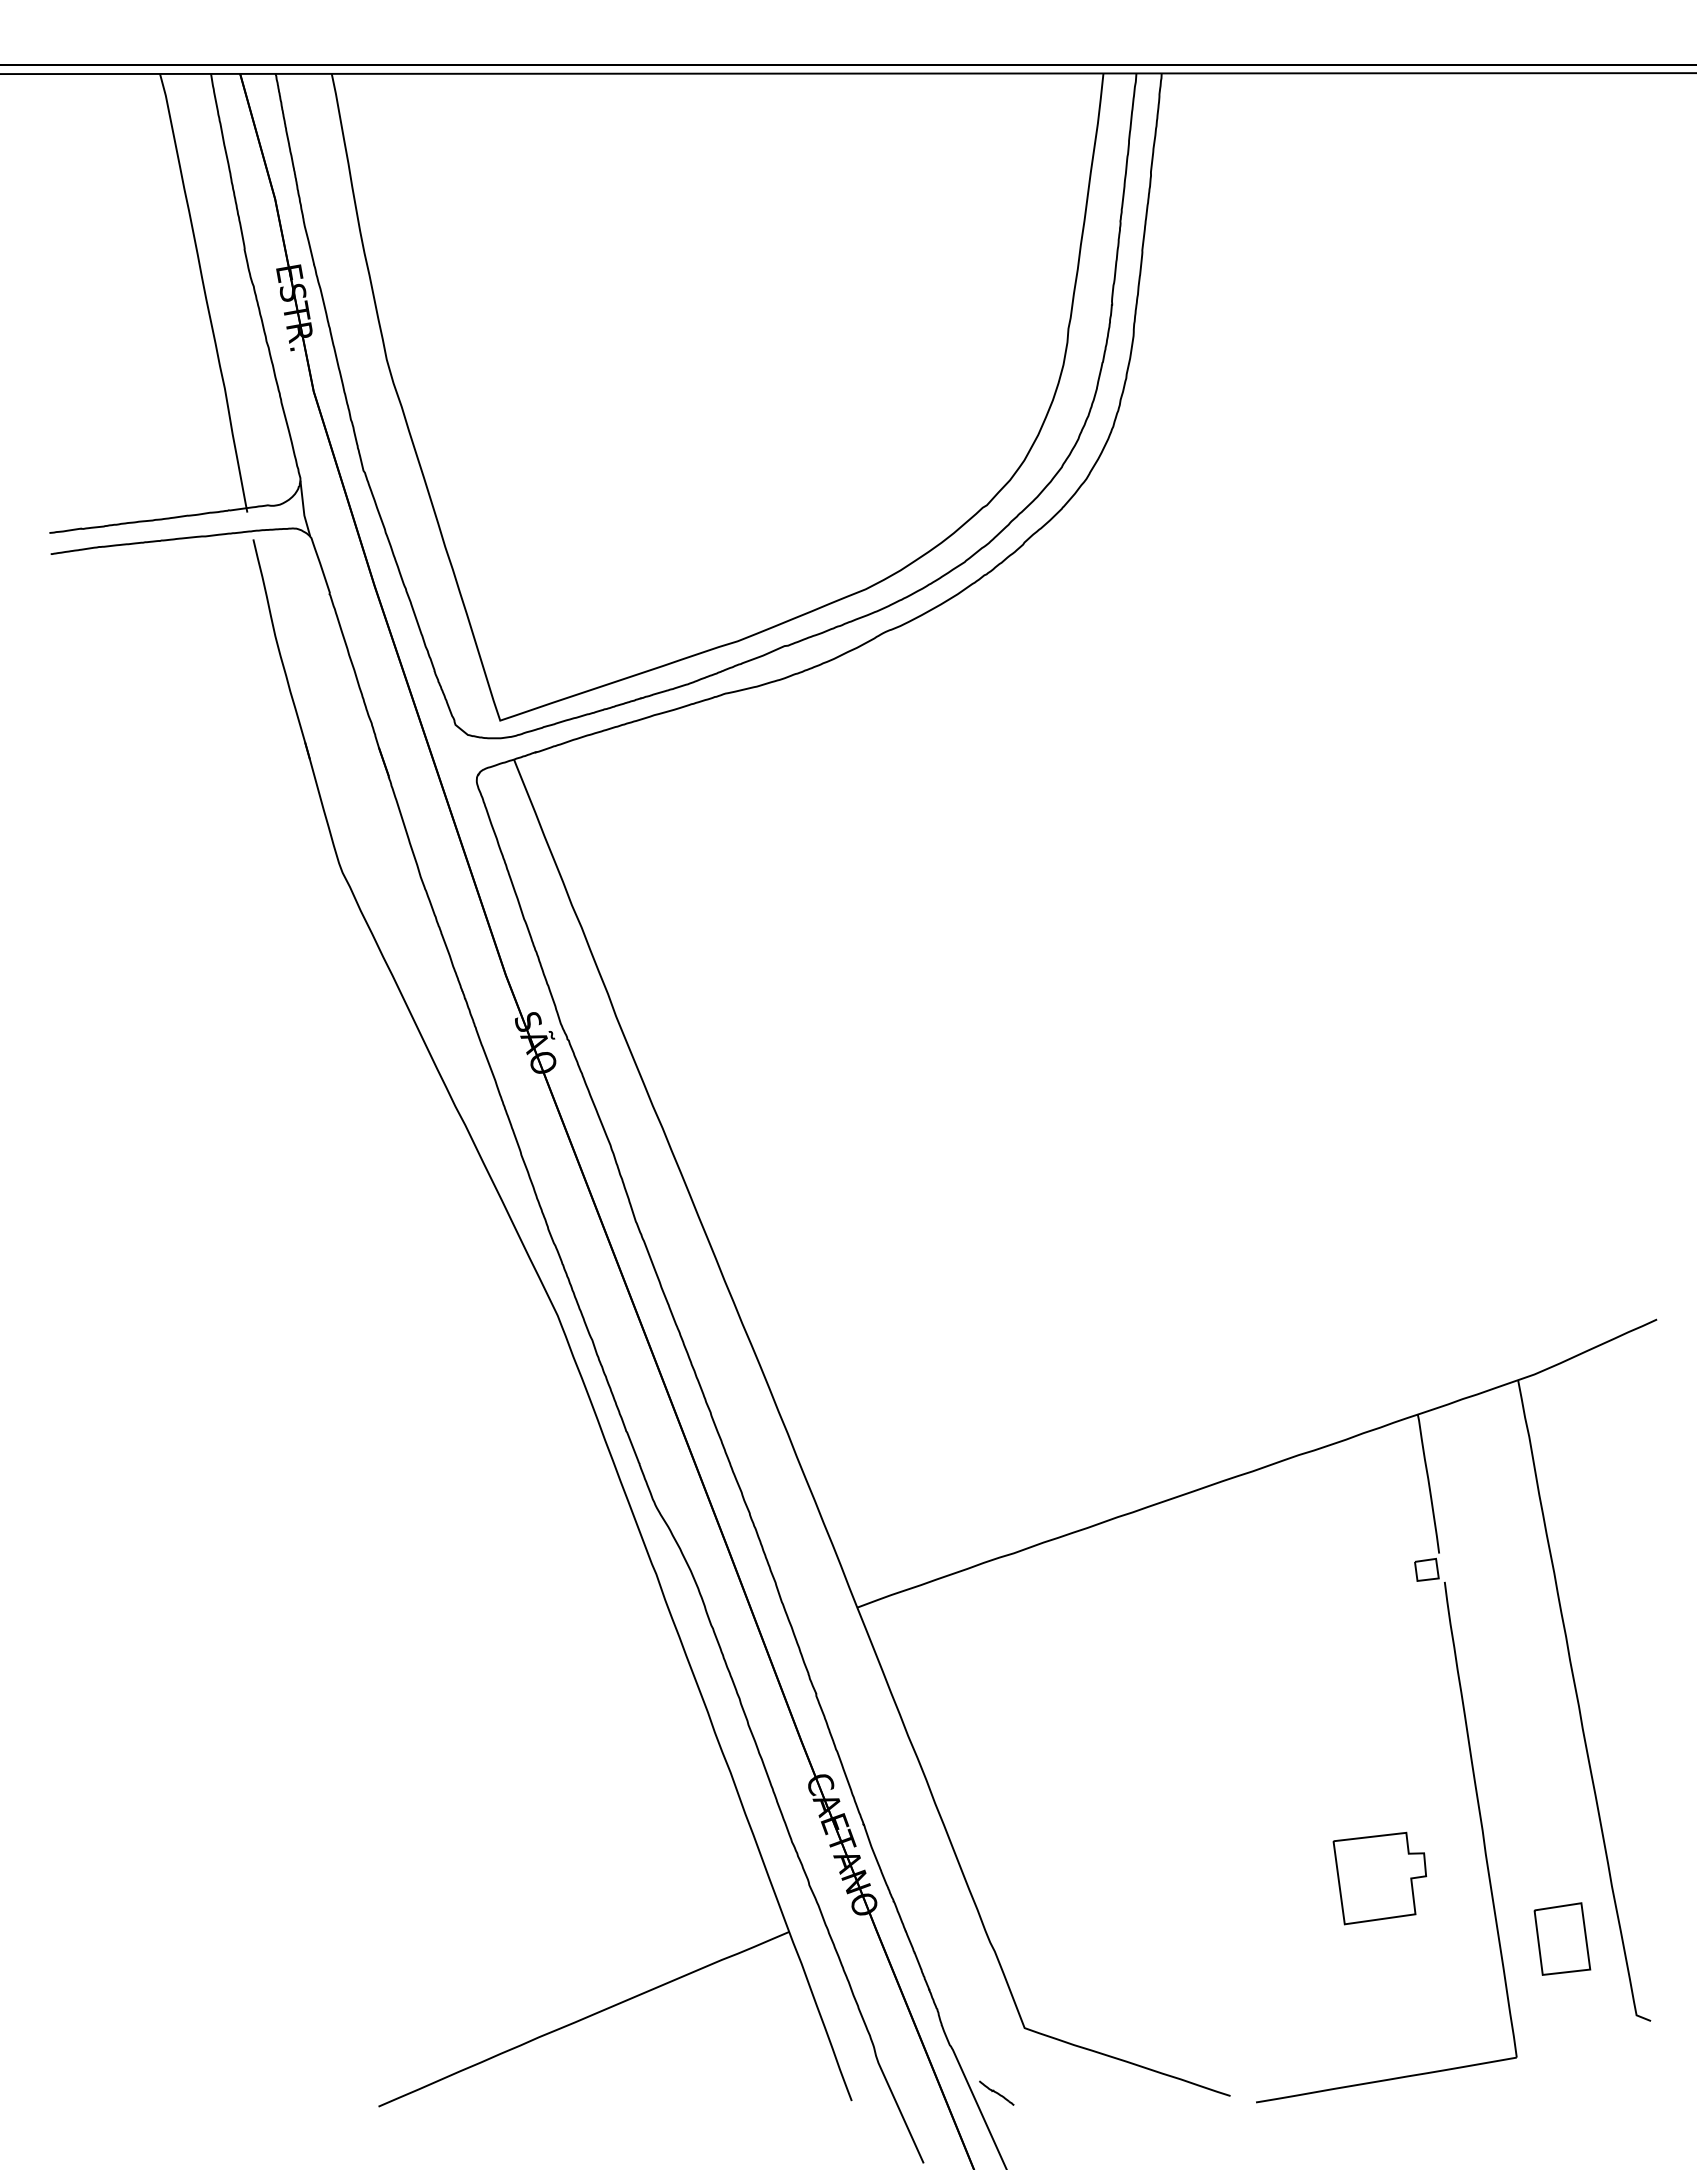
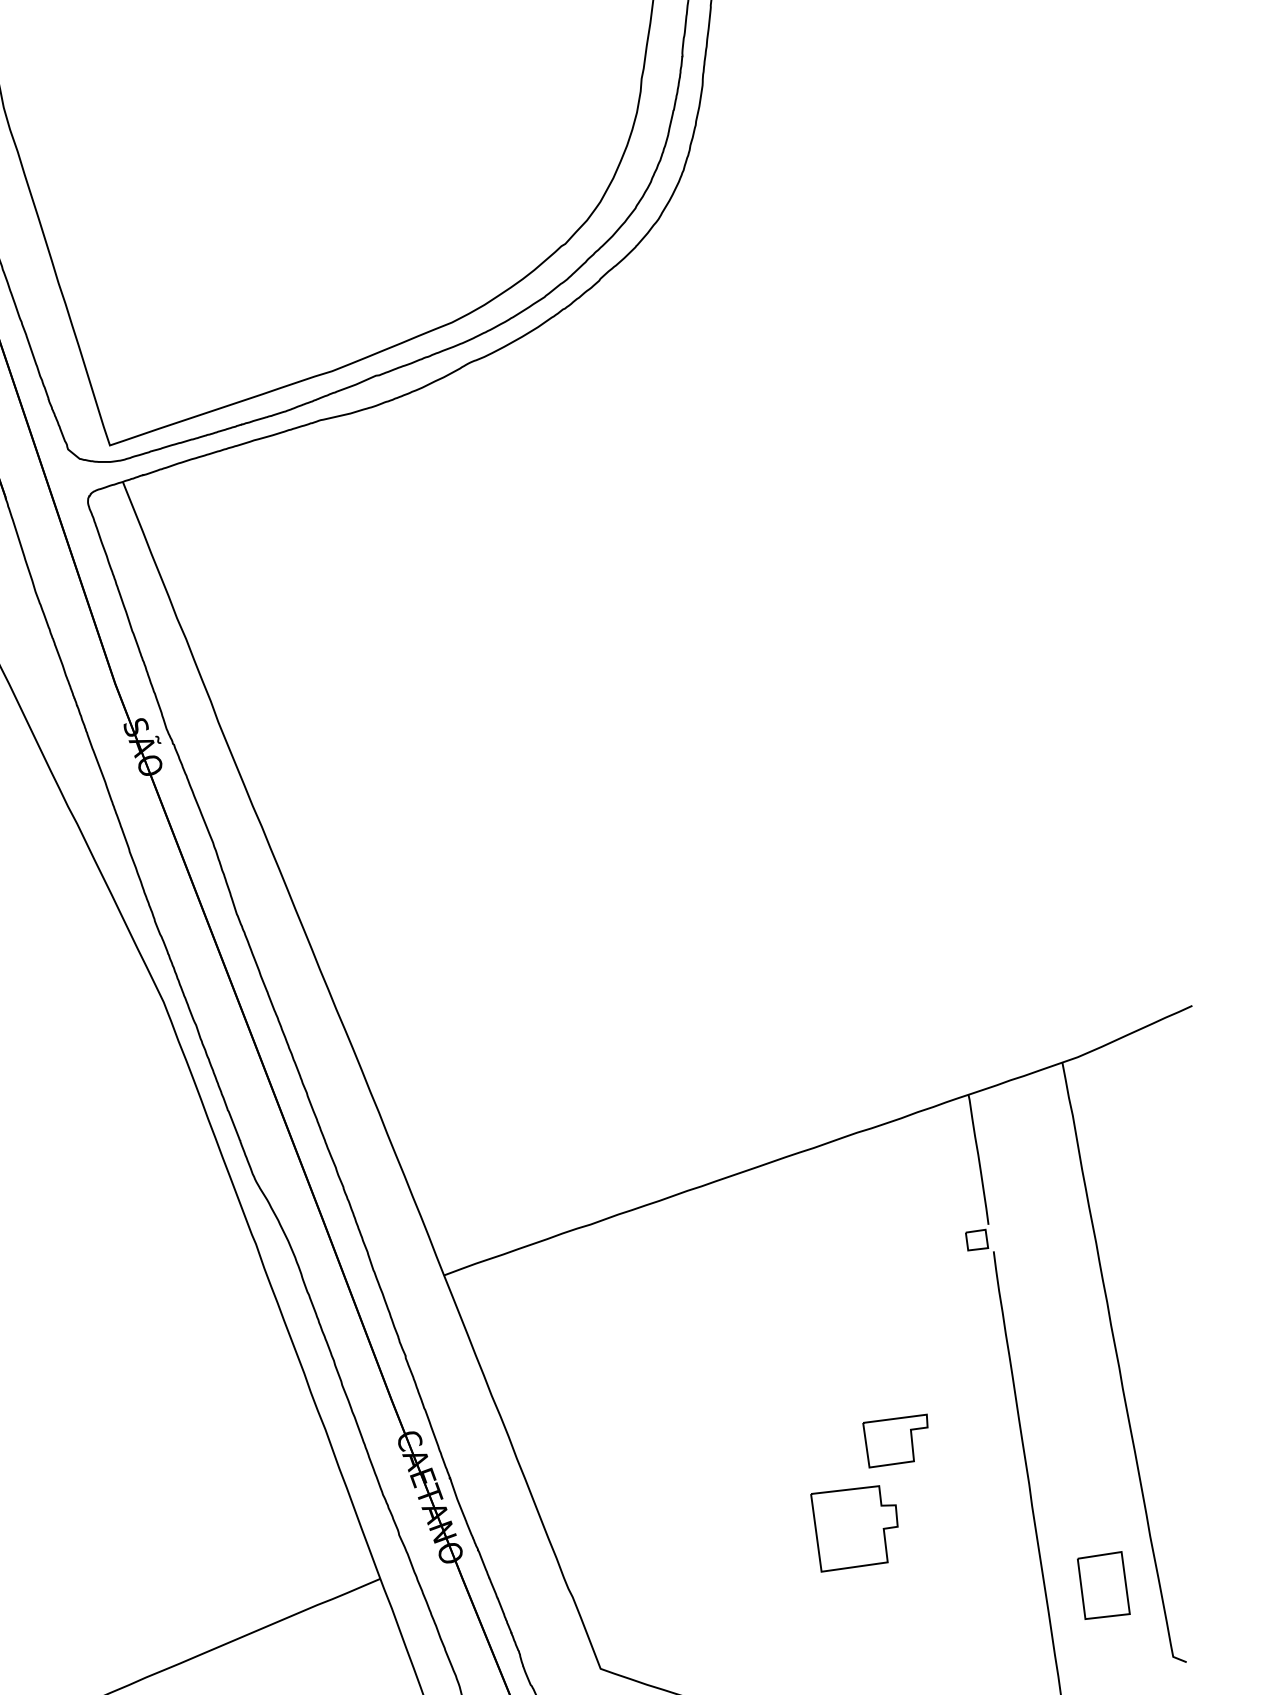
part: (1339, 1784) -> (895, 1440), added
part: (1379, 1878) -> (854, 1528), moved

